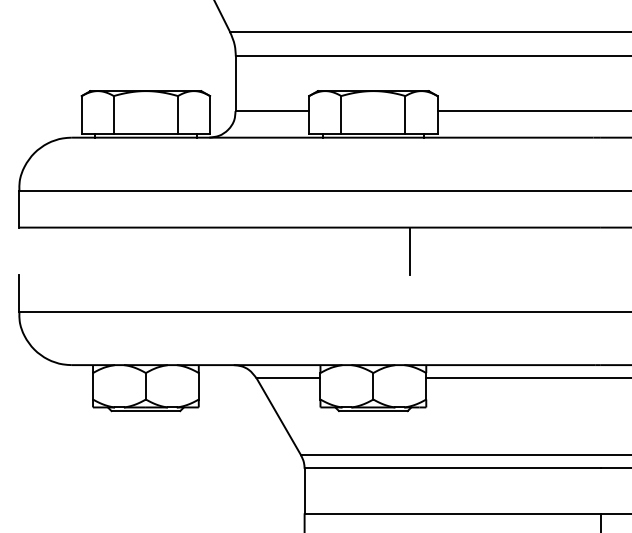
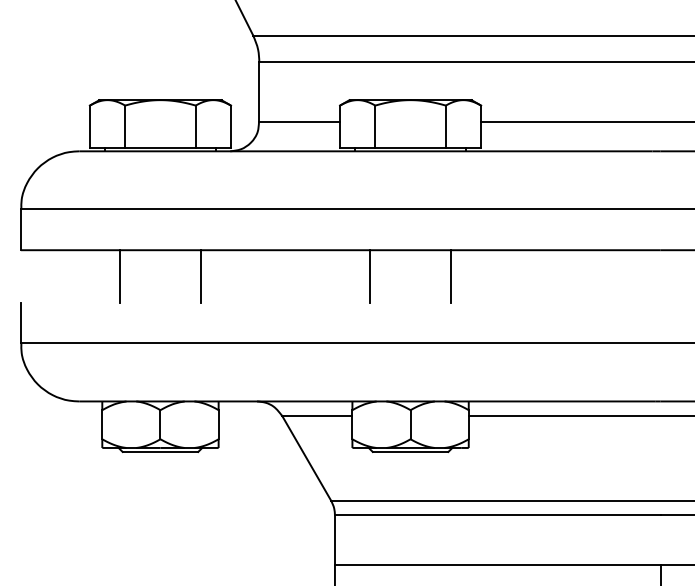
line: (108, 251) -> (119, 276), added
line: (182, 251) -> (200, 276), added
line: (336, 251) -> (370, 276), added

